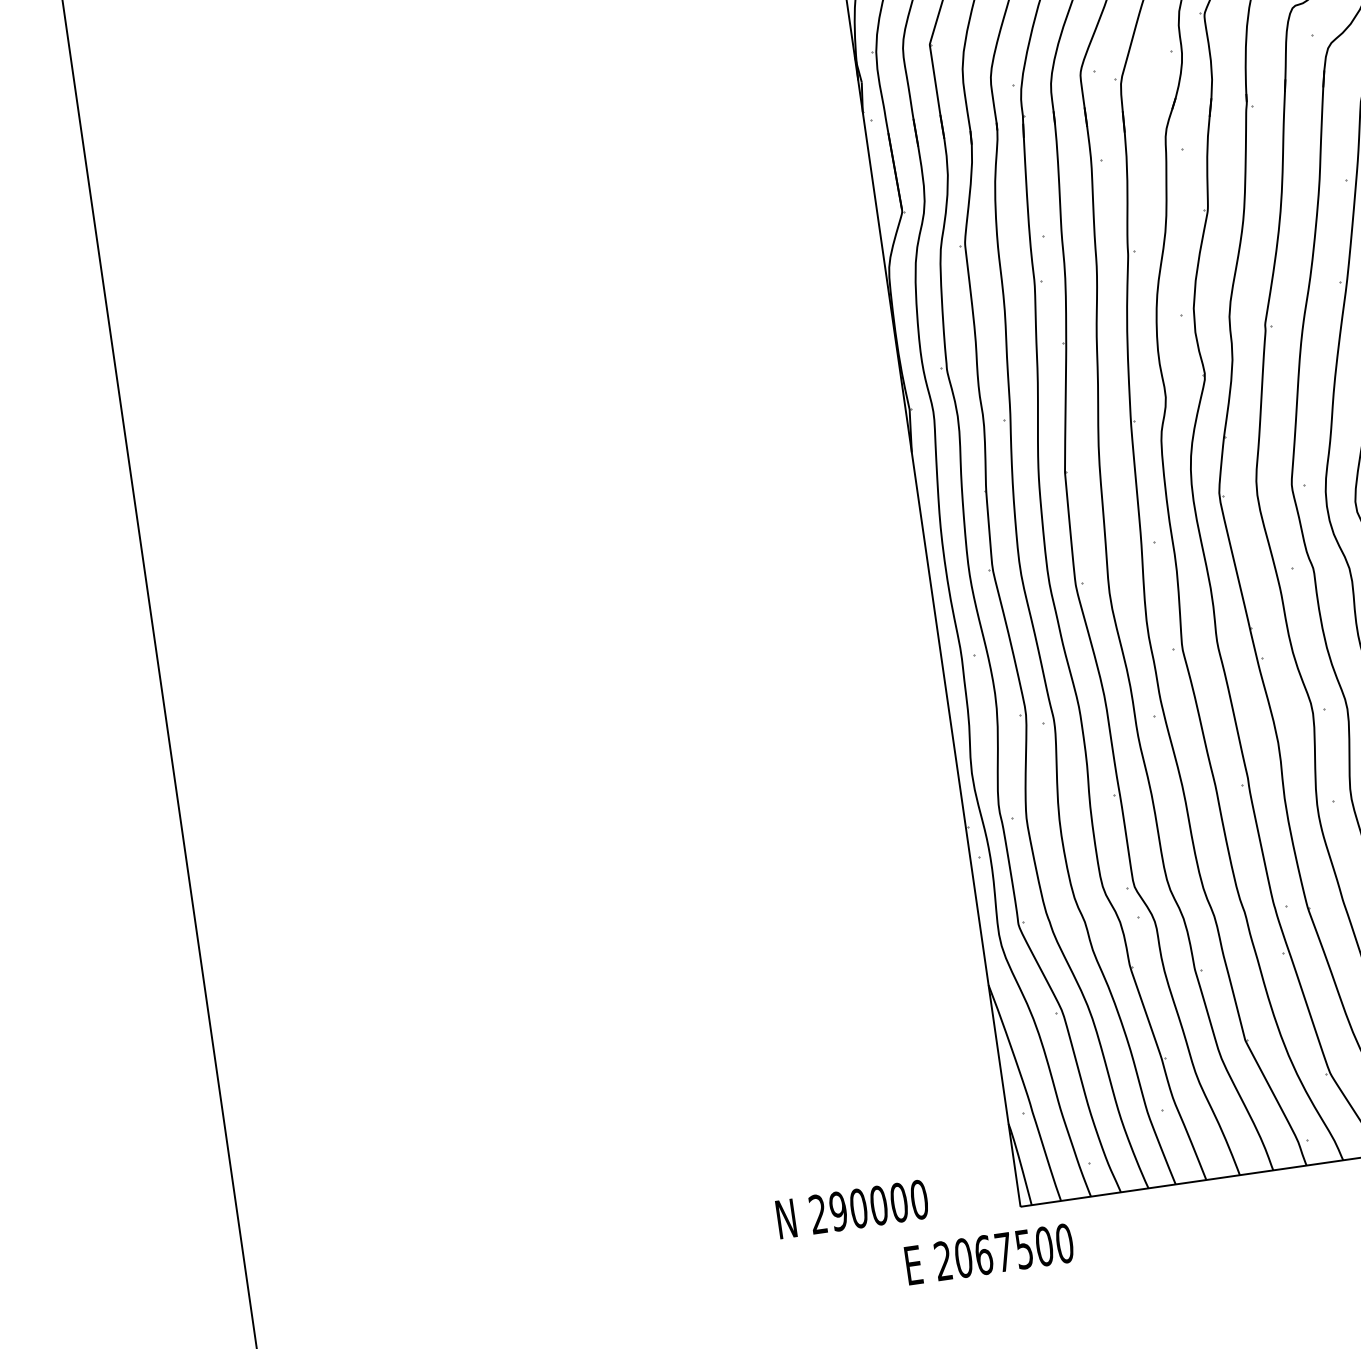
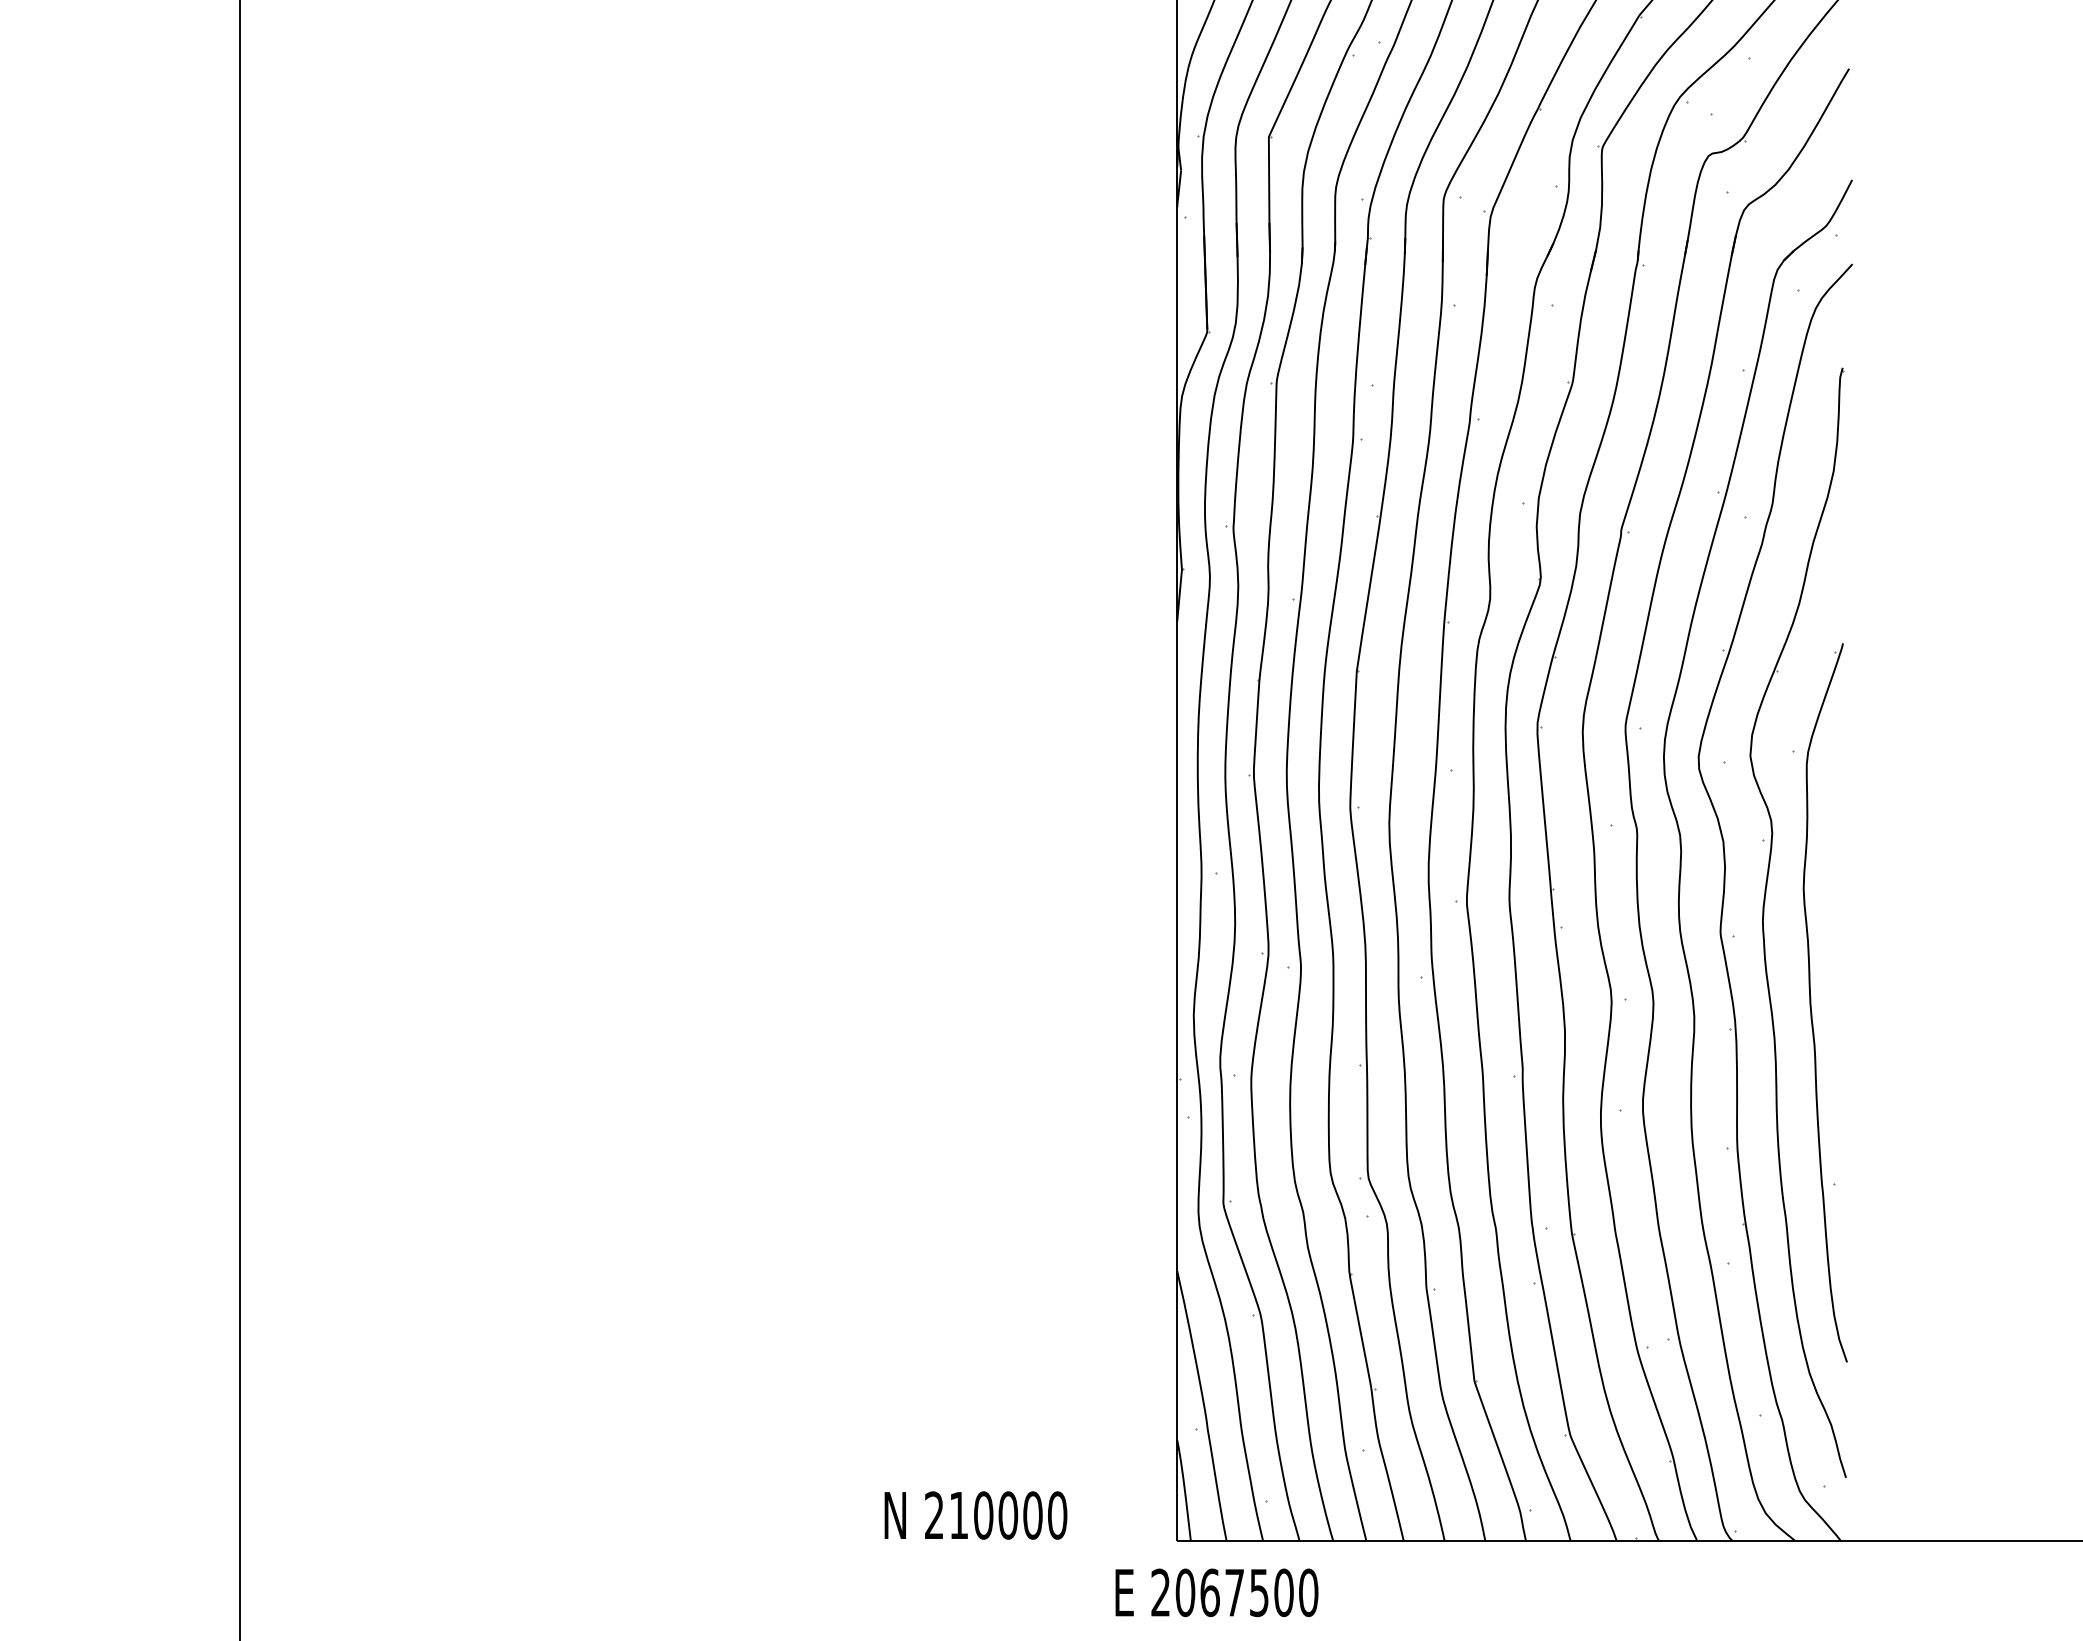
text: (838, 1211) -> (958, 1515), 290000 -> 210000
text: (989, 1254) -> (1216, 1592), moved

